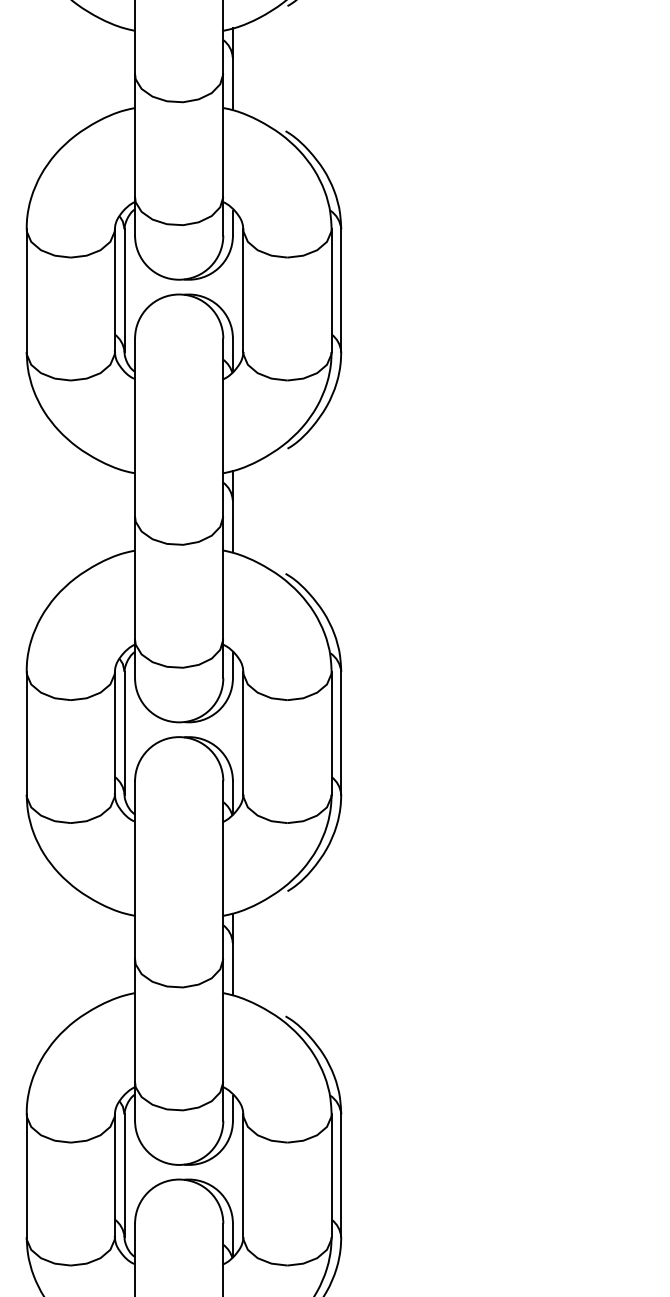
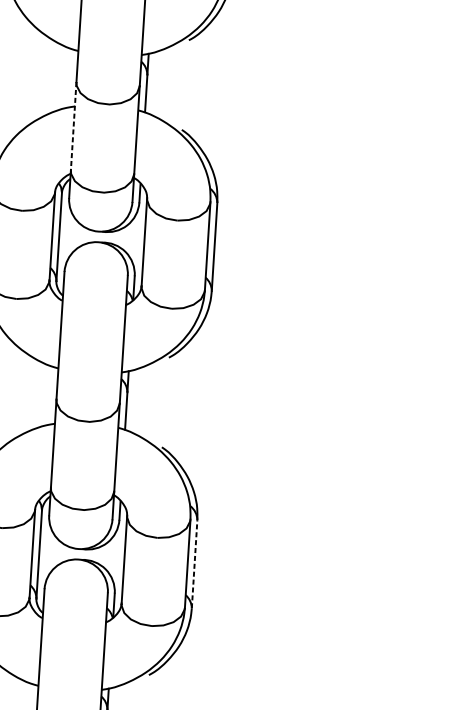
line: (135, 578) -> (73, 126), solid -> dashed
line: (341, 1175) -> (194, 563), solid -> dashed

